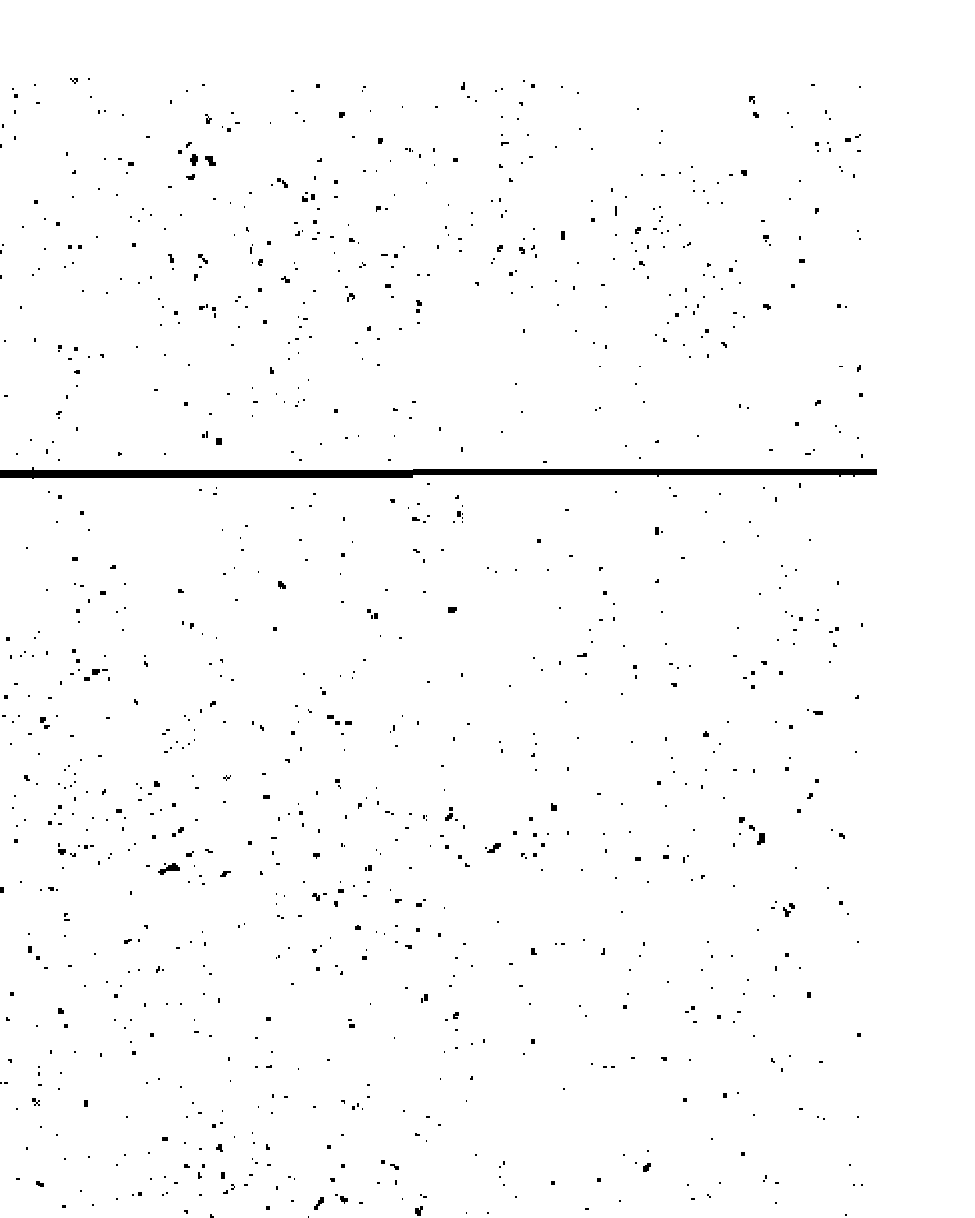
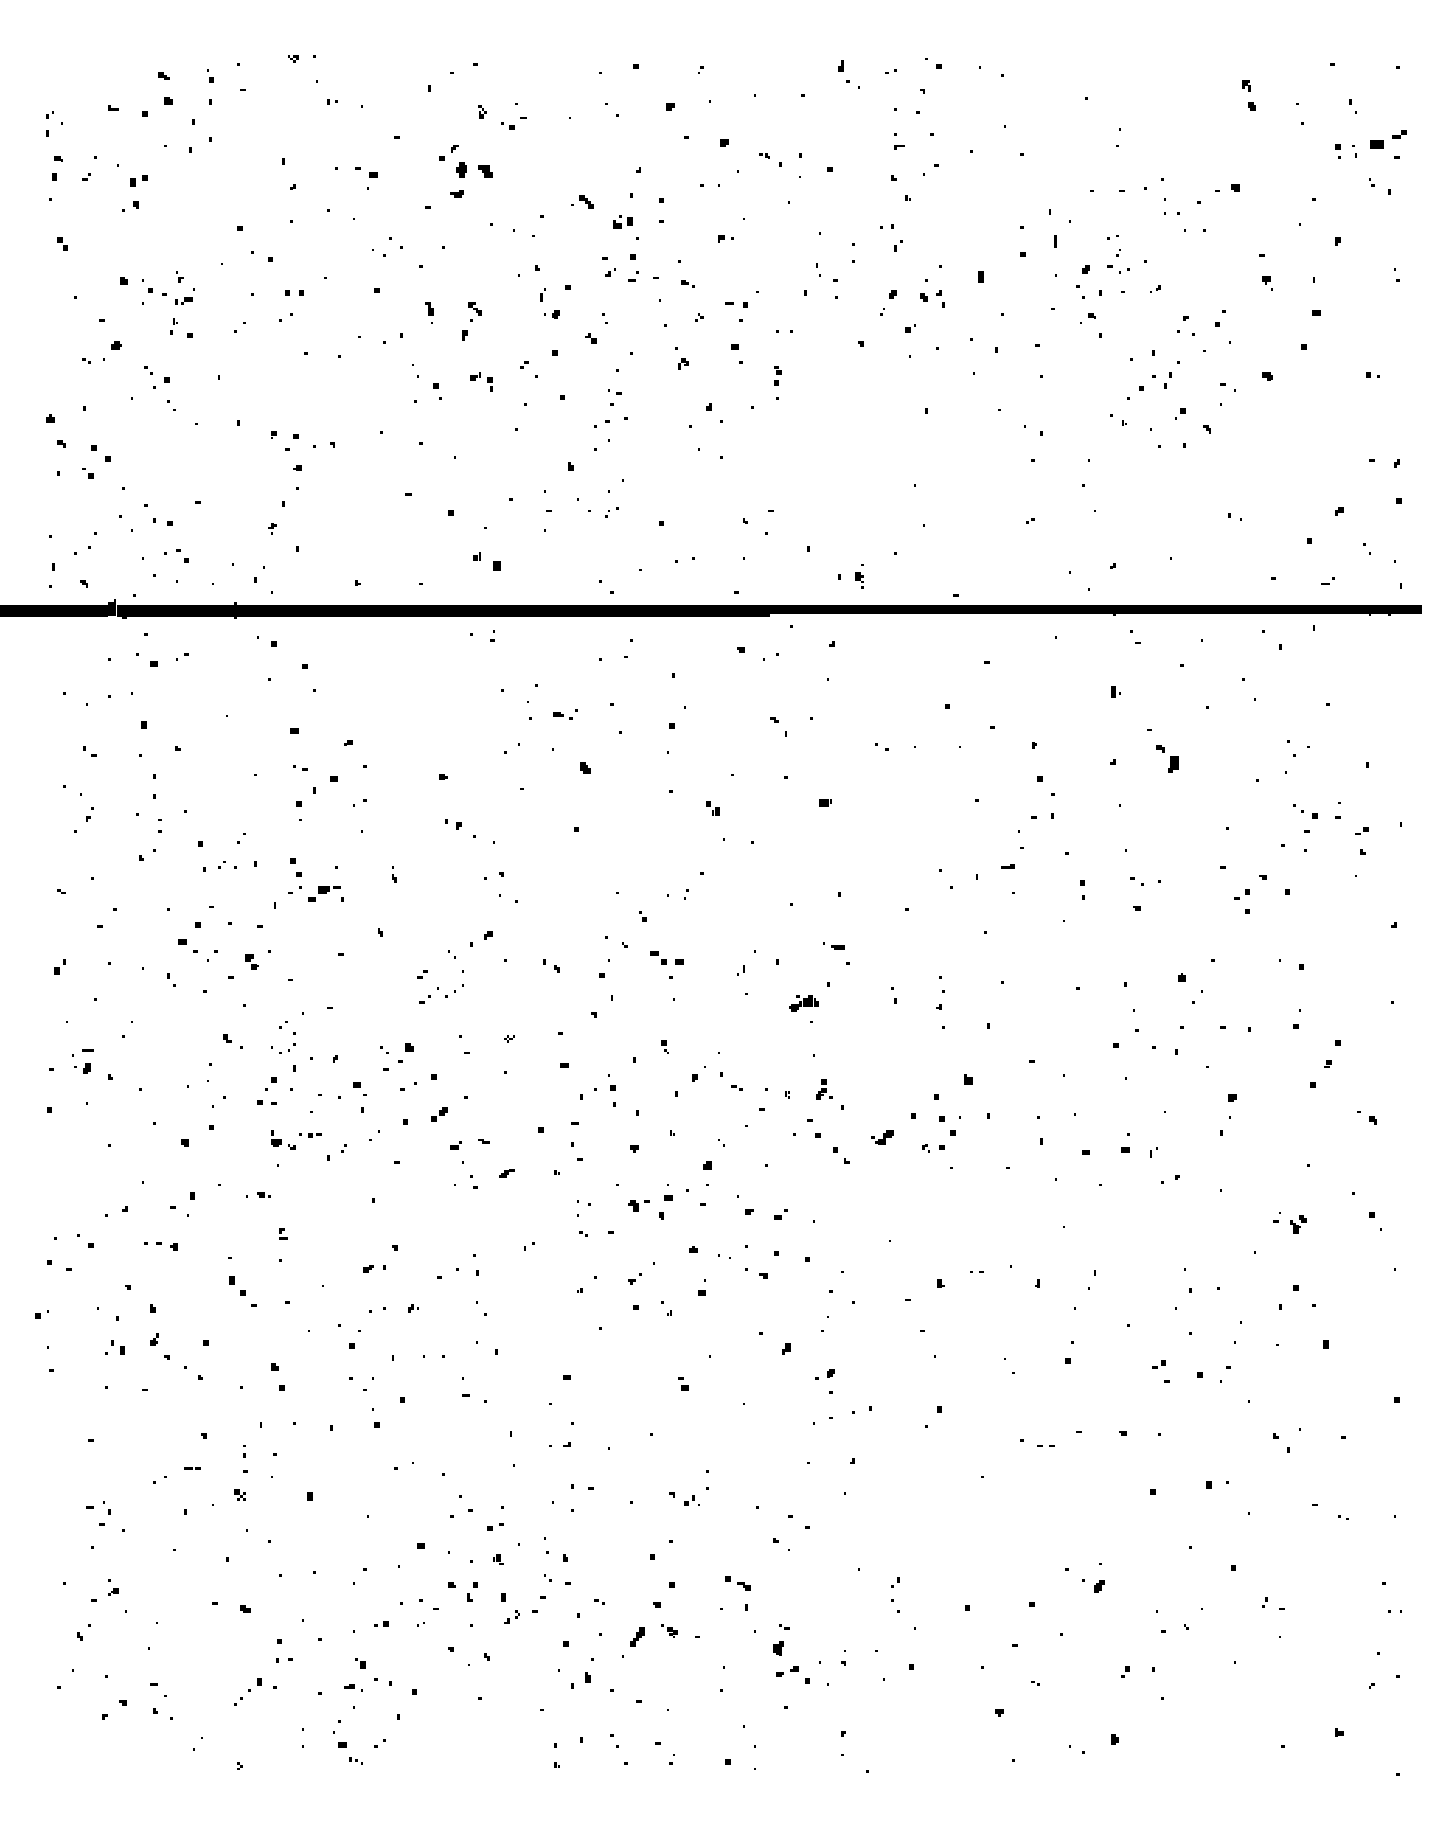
part: (852, 137) -> (1388, 138), size x1.6
part: (460, 514) -> (859, 576), moved
part: (420, 519) -> (565, 714), moved
part: (814, 711) -> (833, 945), moved
part: (756, 834) -> (1167, 758), moved
part: (168, 868) -> (803, 1003), moved

